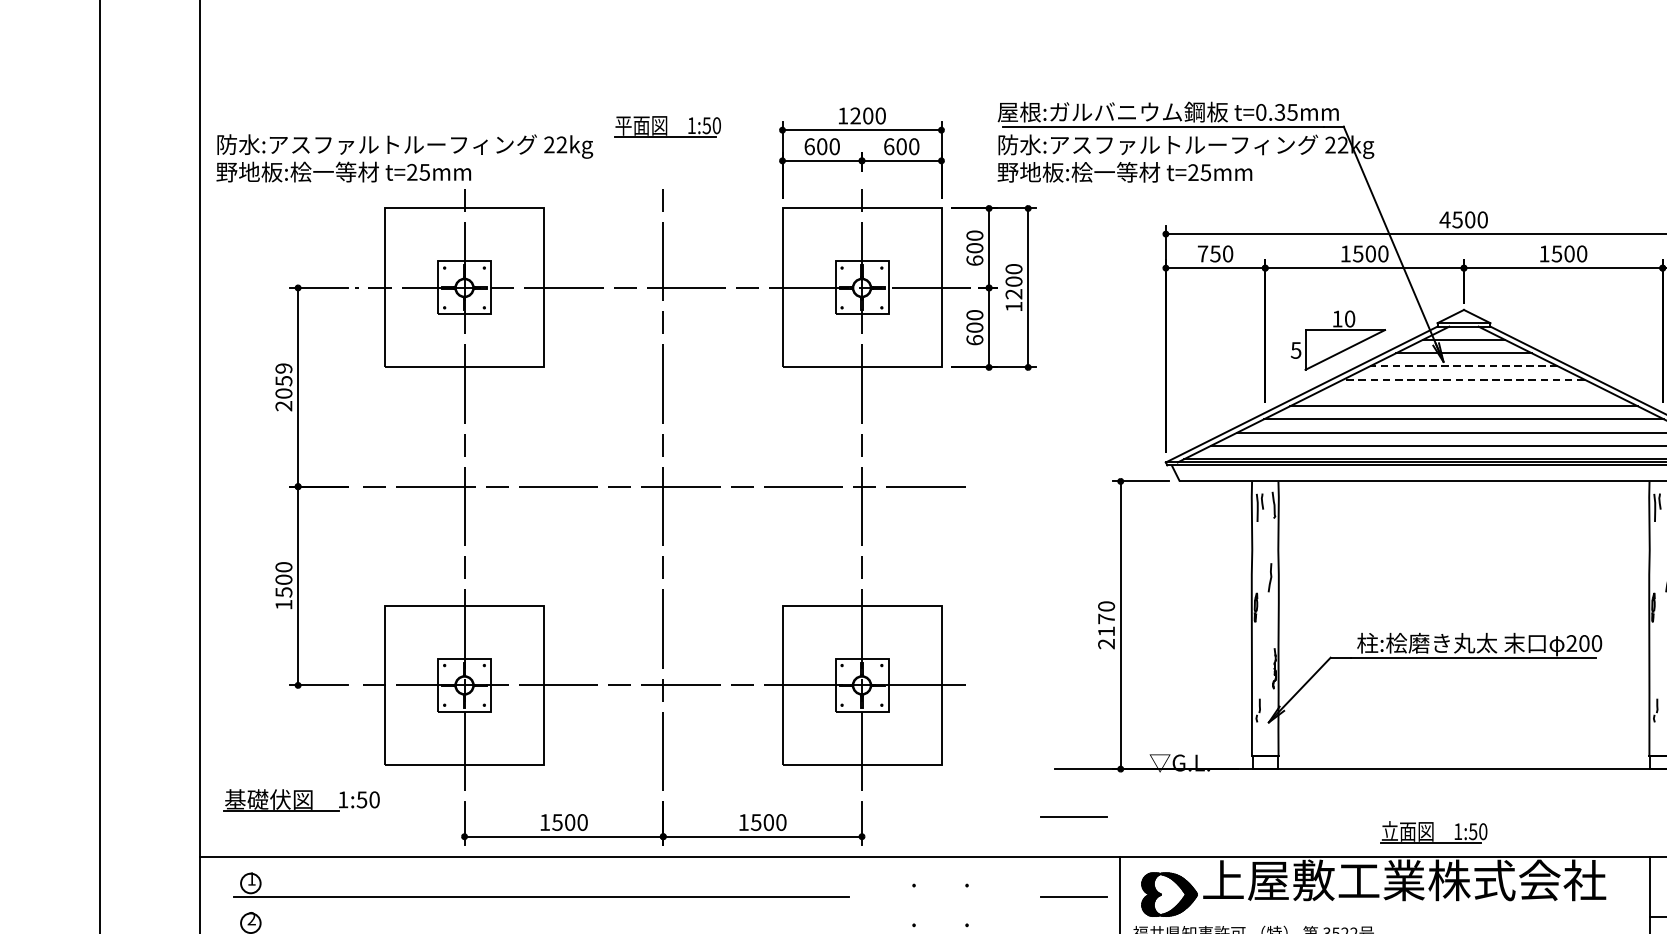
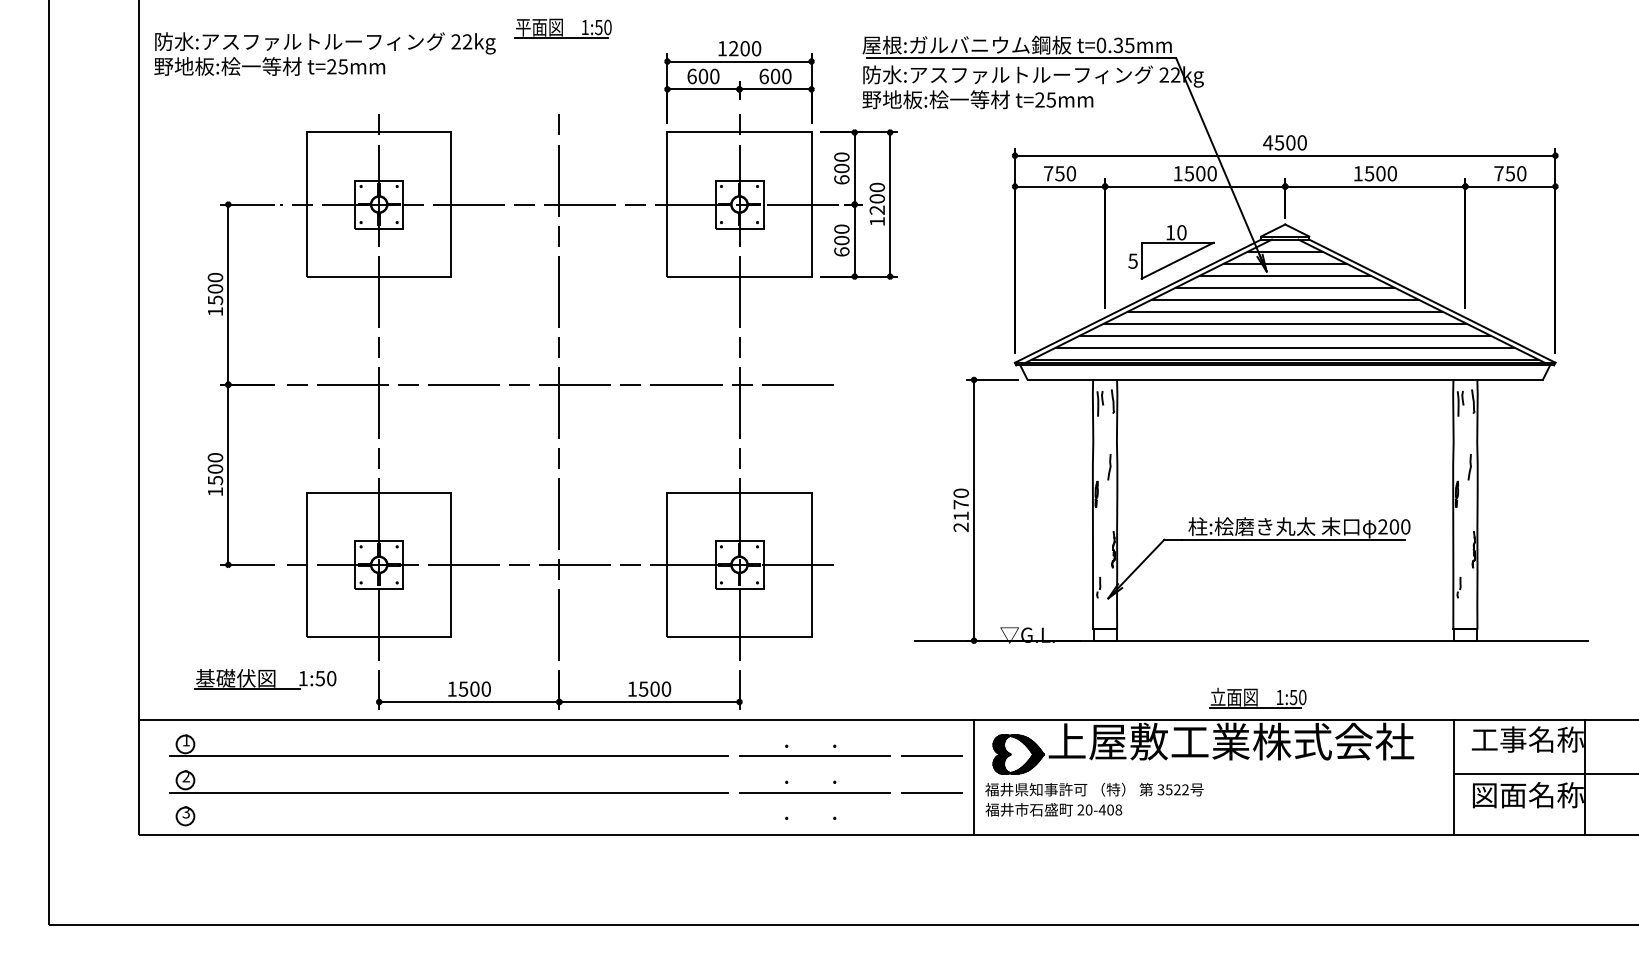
part: (666, 126) -> (562, 28), moved
text: (404, 157) -> (324, 53), moved
line: (1463, 366) -> (1284, 275), dashed -> solid
line: (1463, 379) -> (1284, 287), dashed -> solid
text: (283, 387) -> (215, 294), 2059 -> 1500
line: (1463, 392) -> (1284, 299), added
part: (301, 800) -> (265, 679), moved
line: (1073, 816) -> (931, 683), removed
line: (944, 896) -> (814, 756), added

